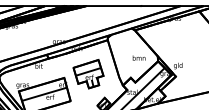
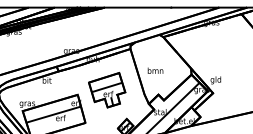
text: (139, 57) -> (155, 70), moved

